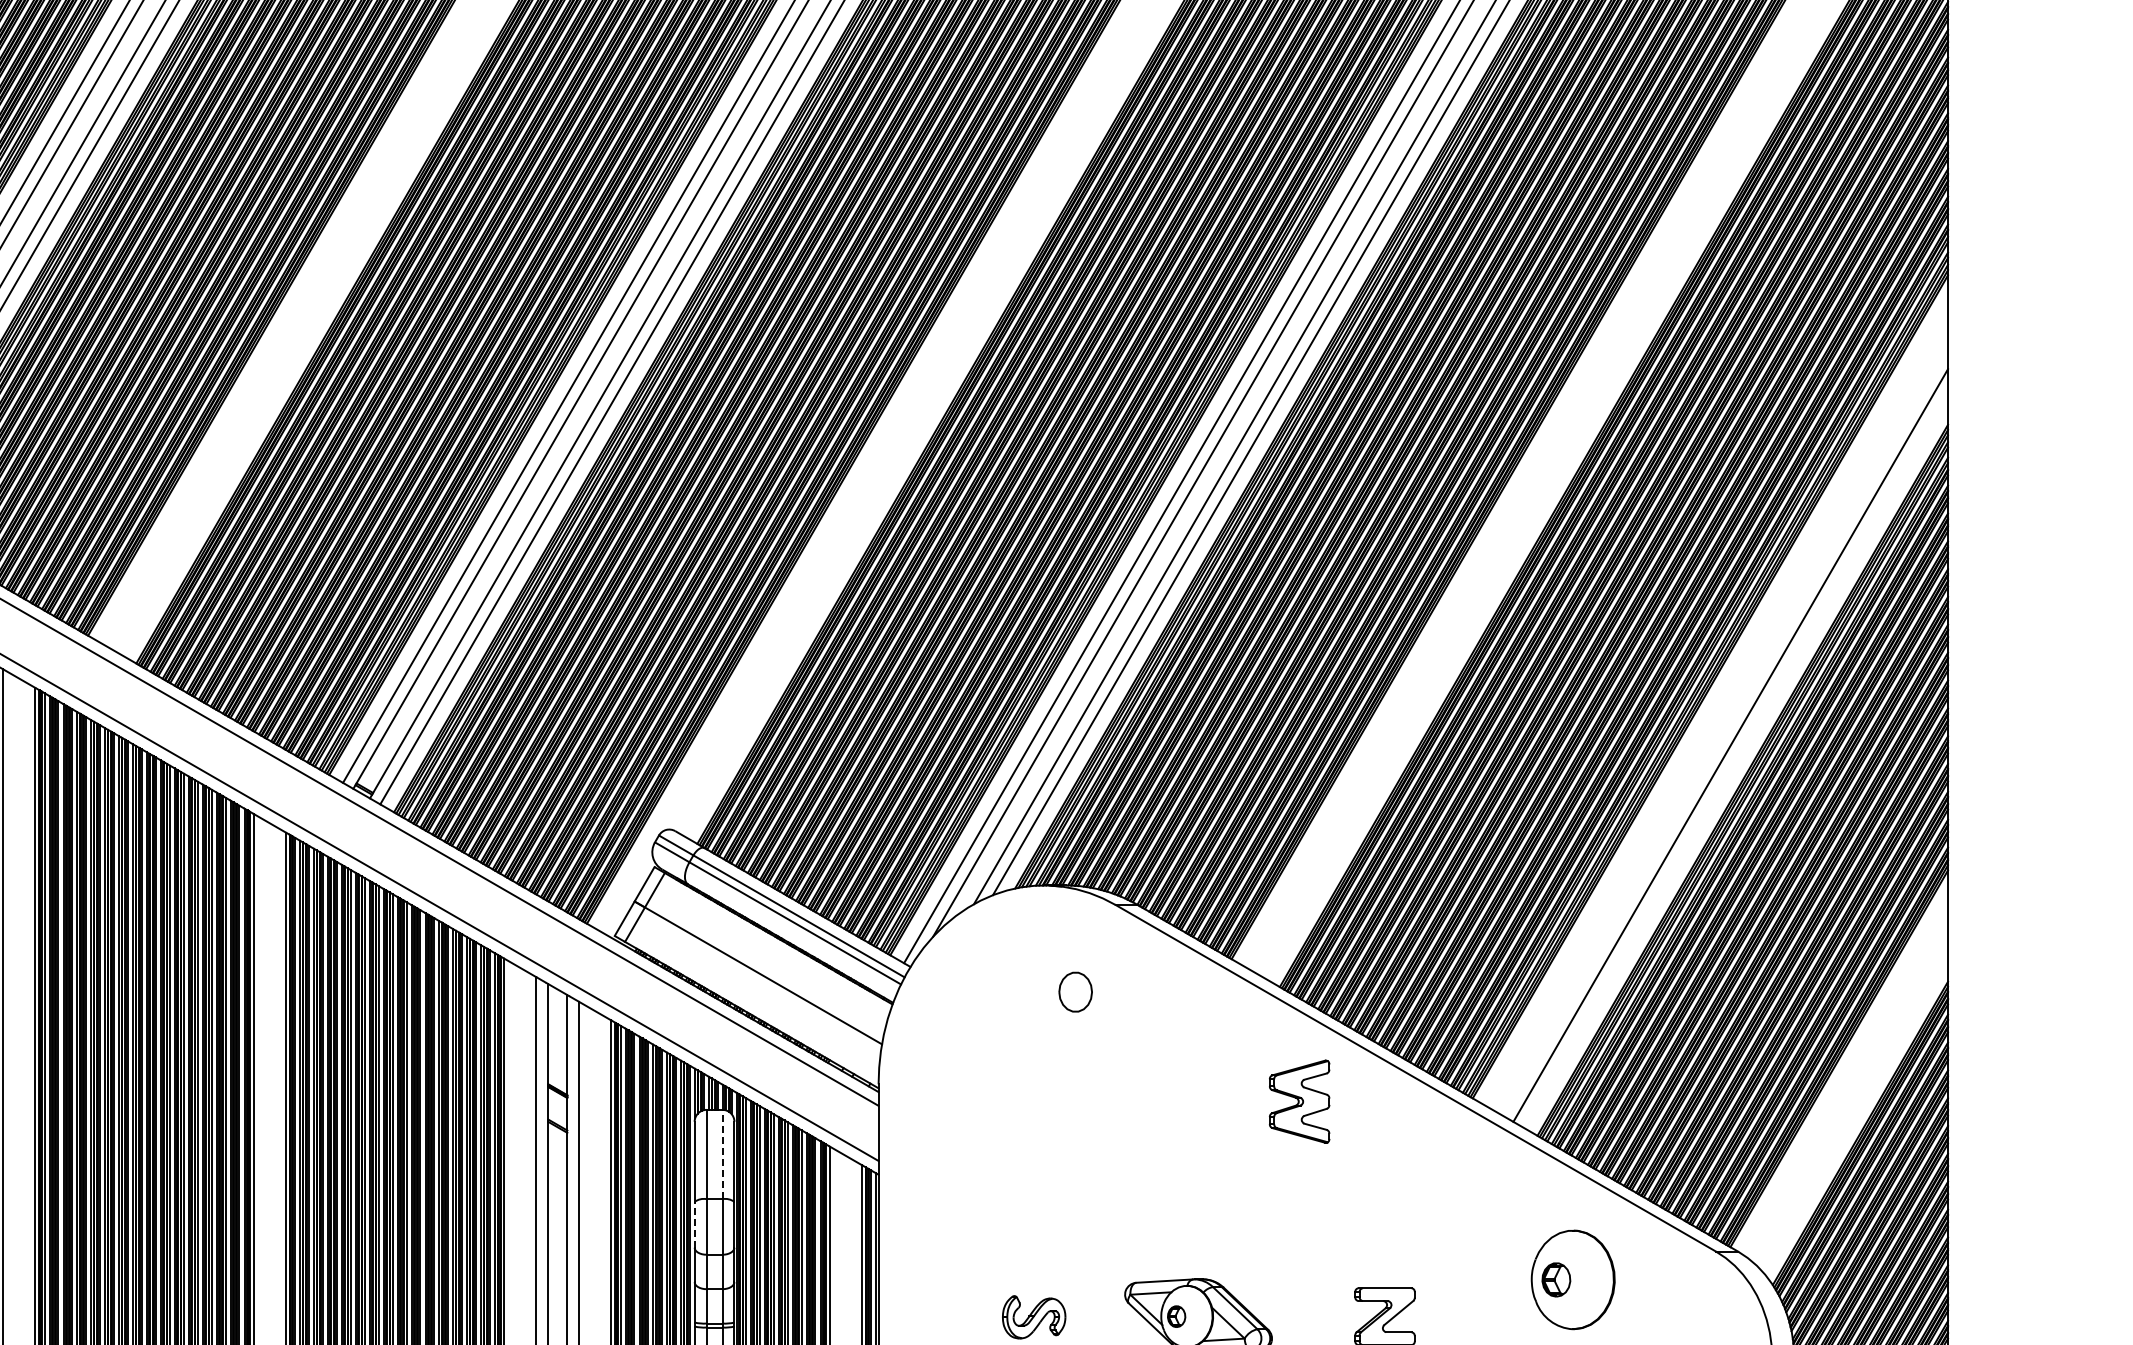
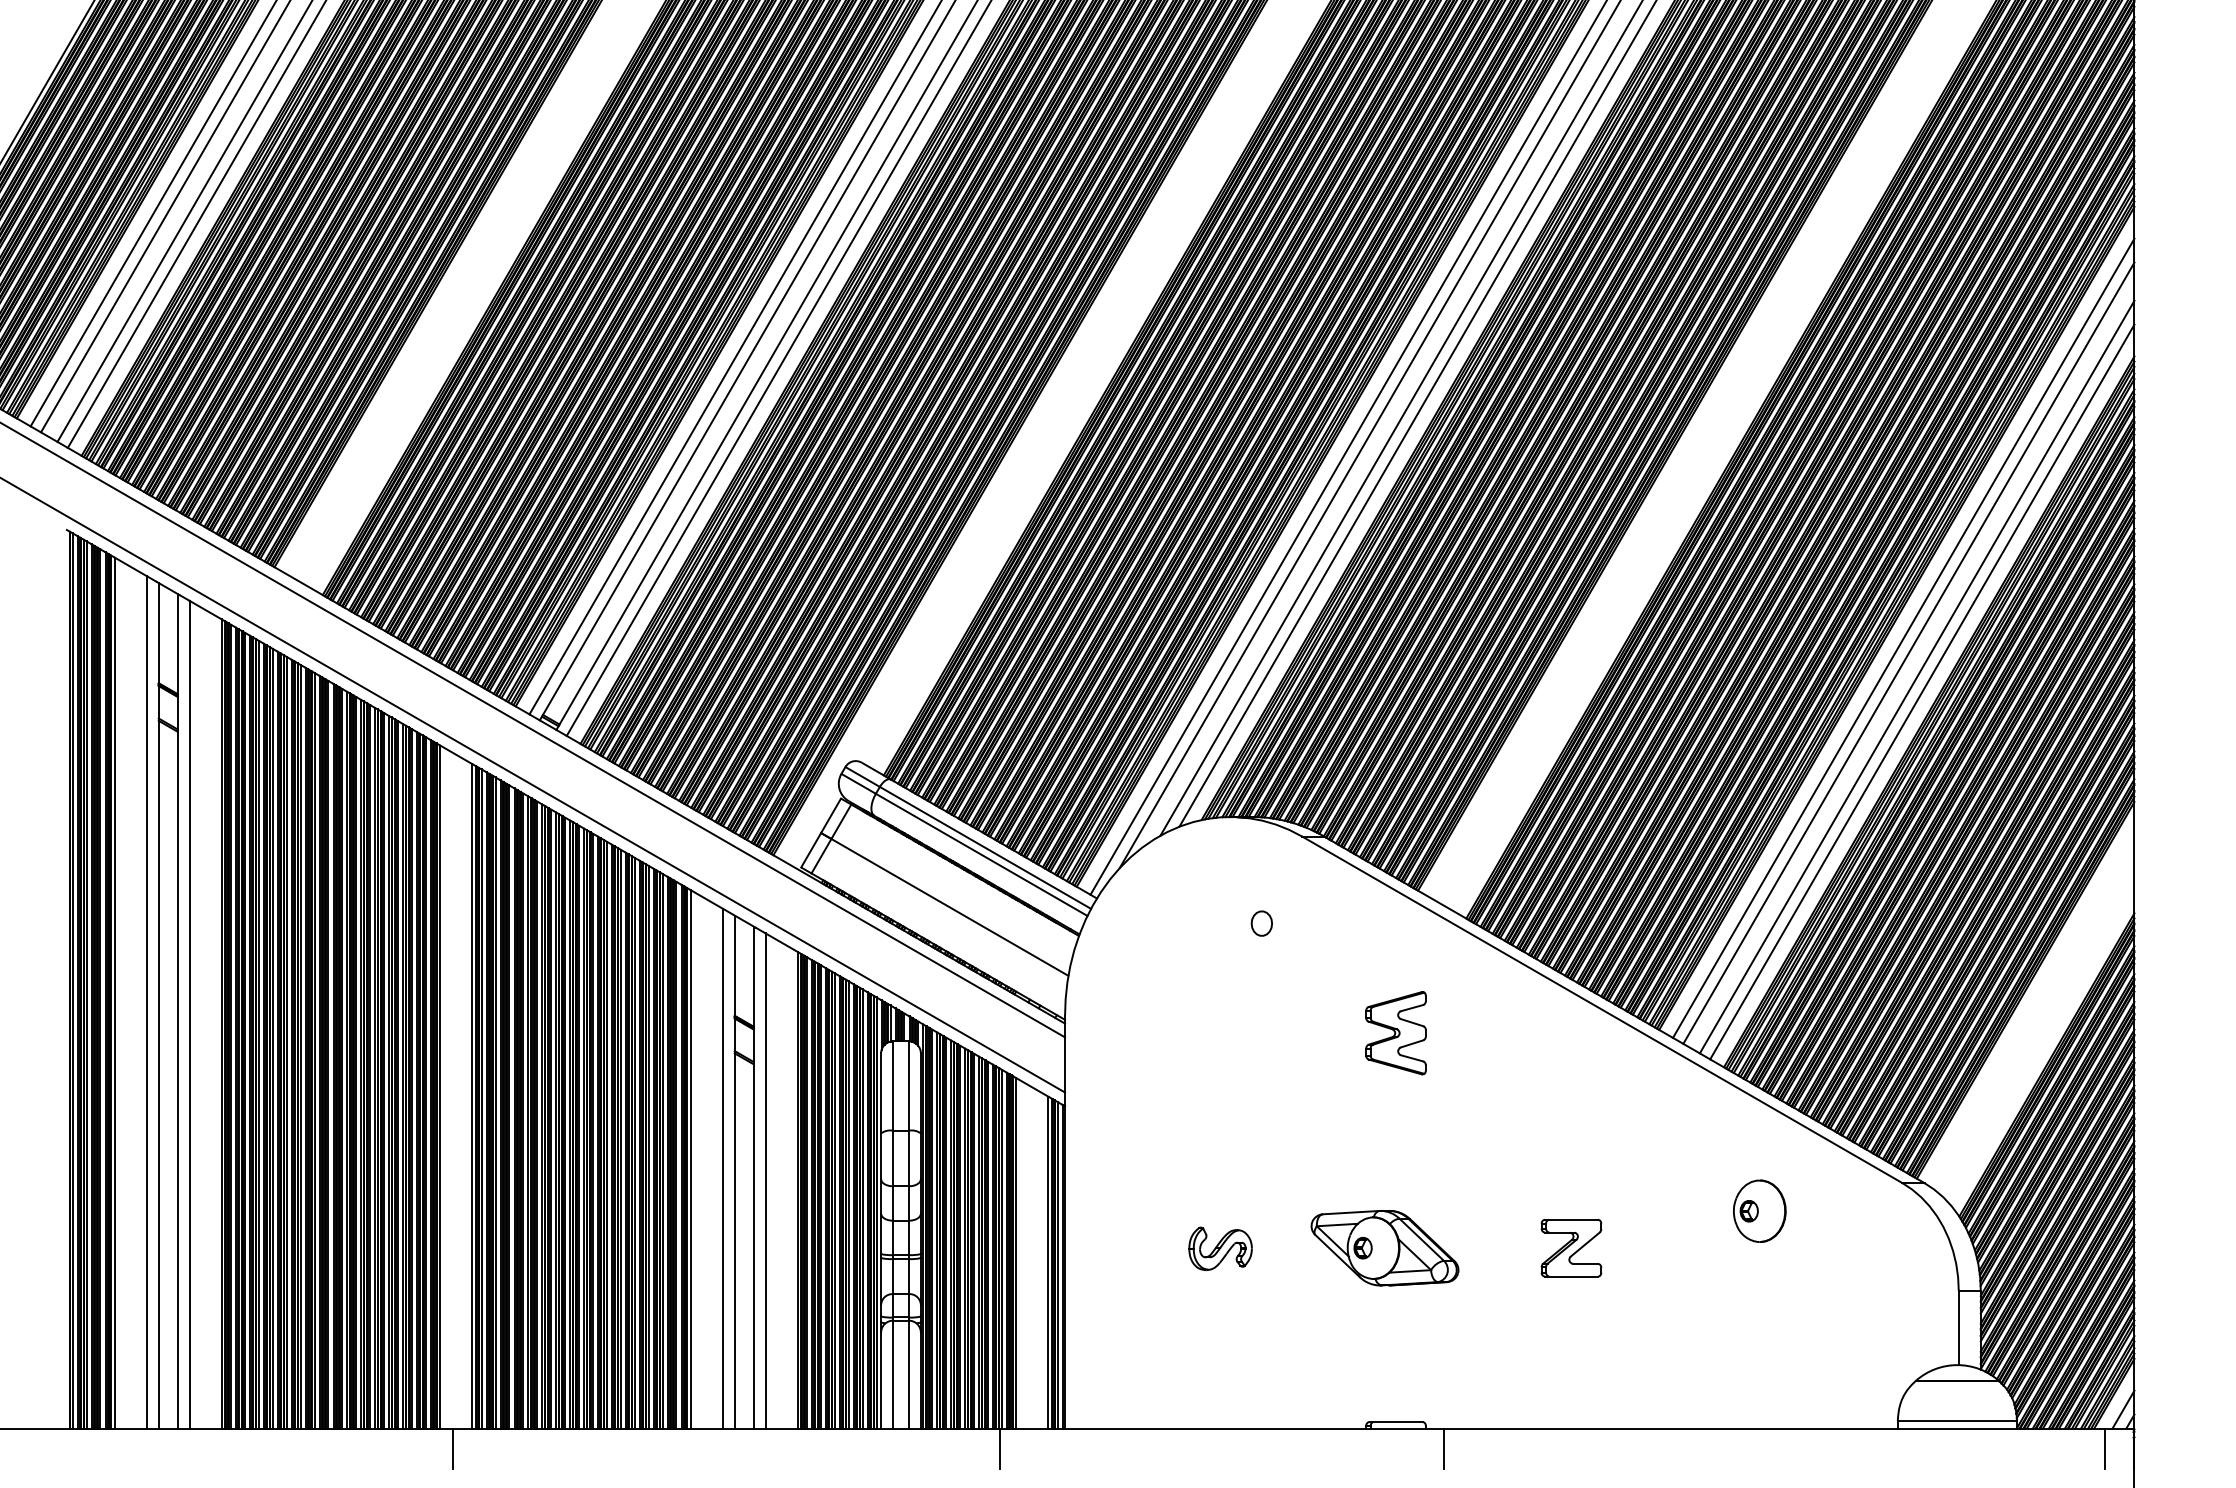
line: (1717, 705) -> (1903, 637), added
line: (1722, 720) -> (1908, 652), added
line: (1736, 759) -> (1922, 691), added
part: (1075, 991) -> (1261, 923), size x0.62
part: (1299, 1101) -> (1395, 1033), moved
line: (722, 1154) -> (908, 1086), dashed -> solid
line: (695, 1224) -> (881, 1156), dashed -> solid
part: (1573, 1278) -> (1759, 1210), size x0.62

